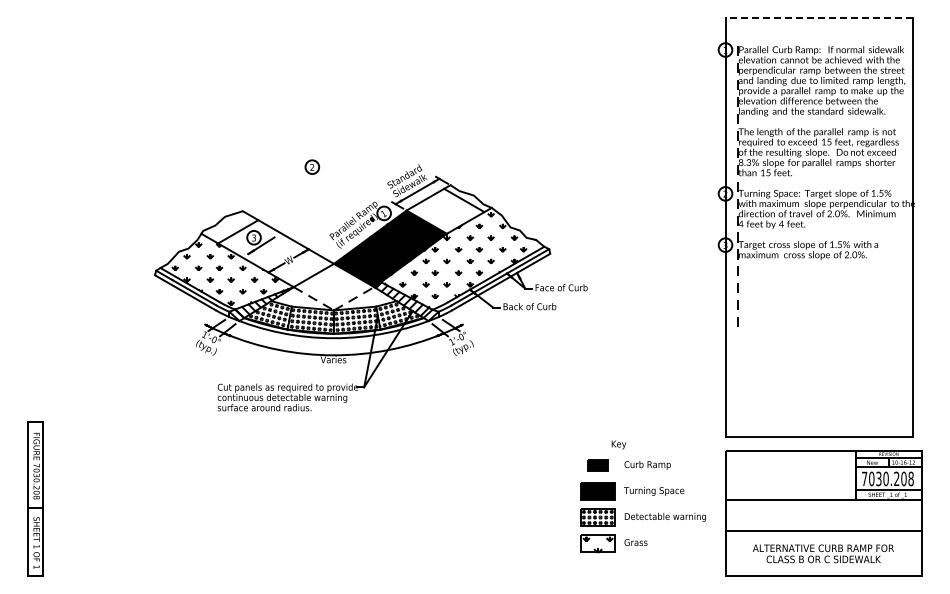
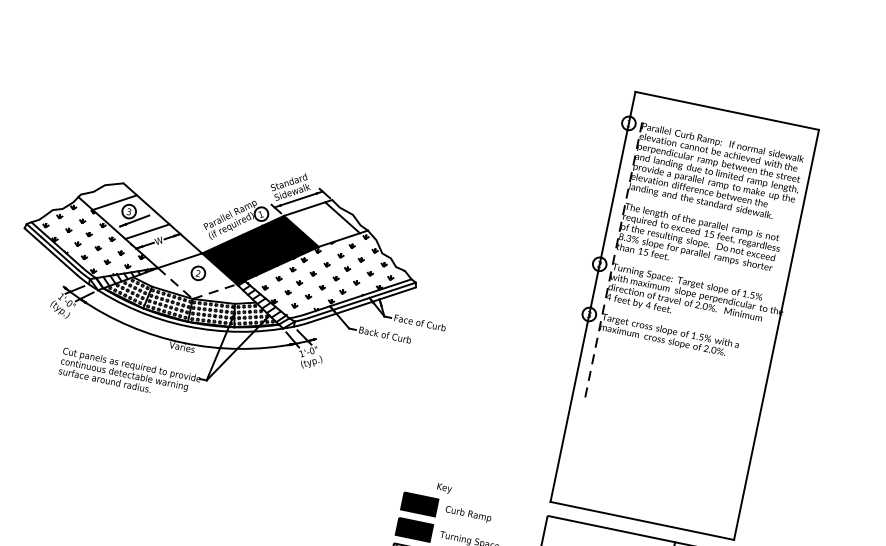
line: (819, 17) -> (727, 110), dashed -> solid
part: (312, 166) -> (198, 272), moved
line: (275, 253) -> (146, 231), added
part: (597, 465) -> (419, 504), size x1.67

